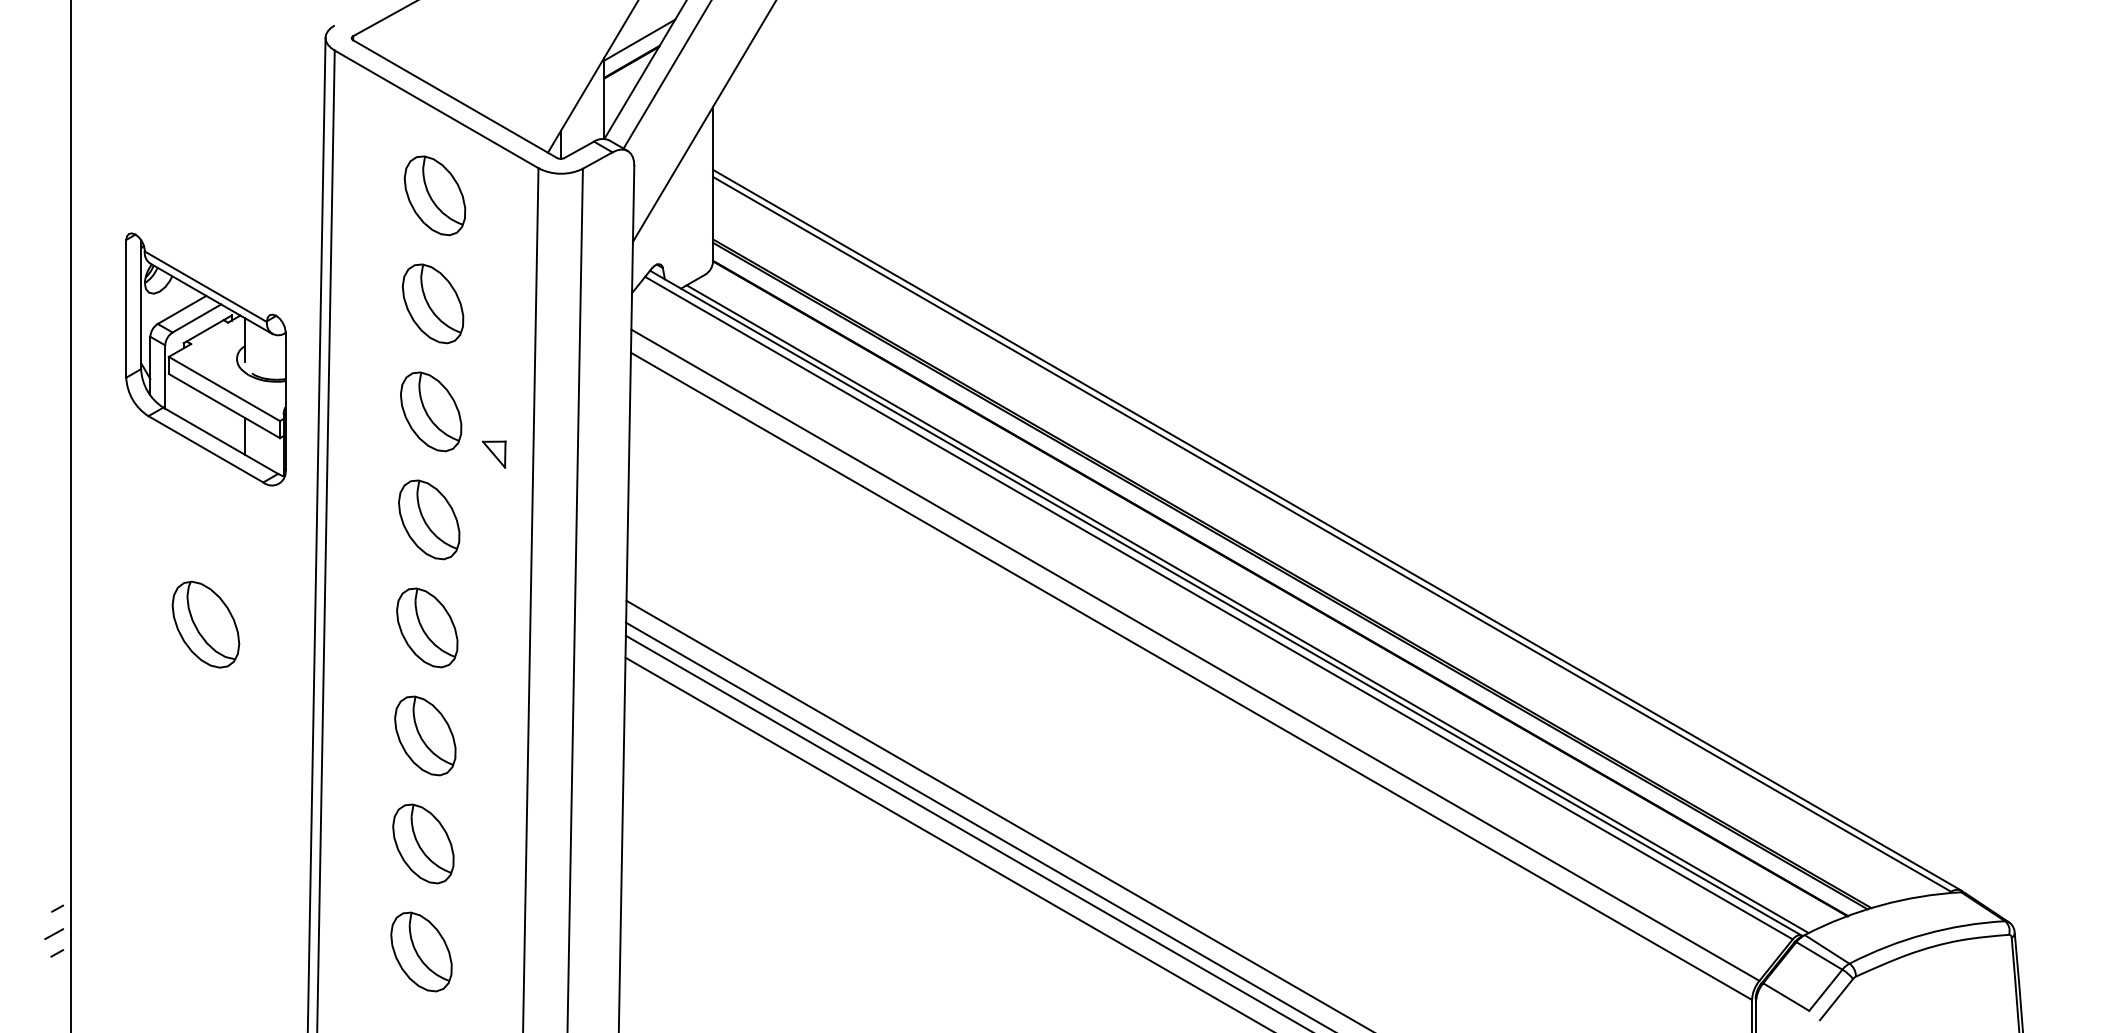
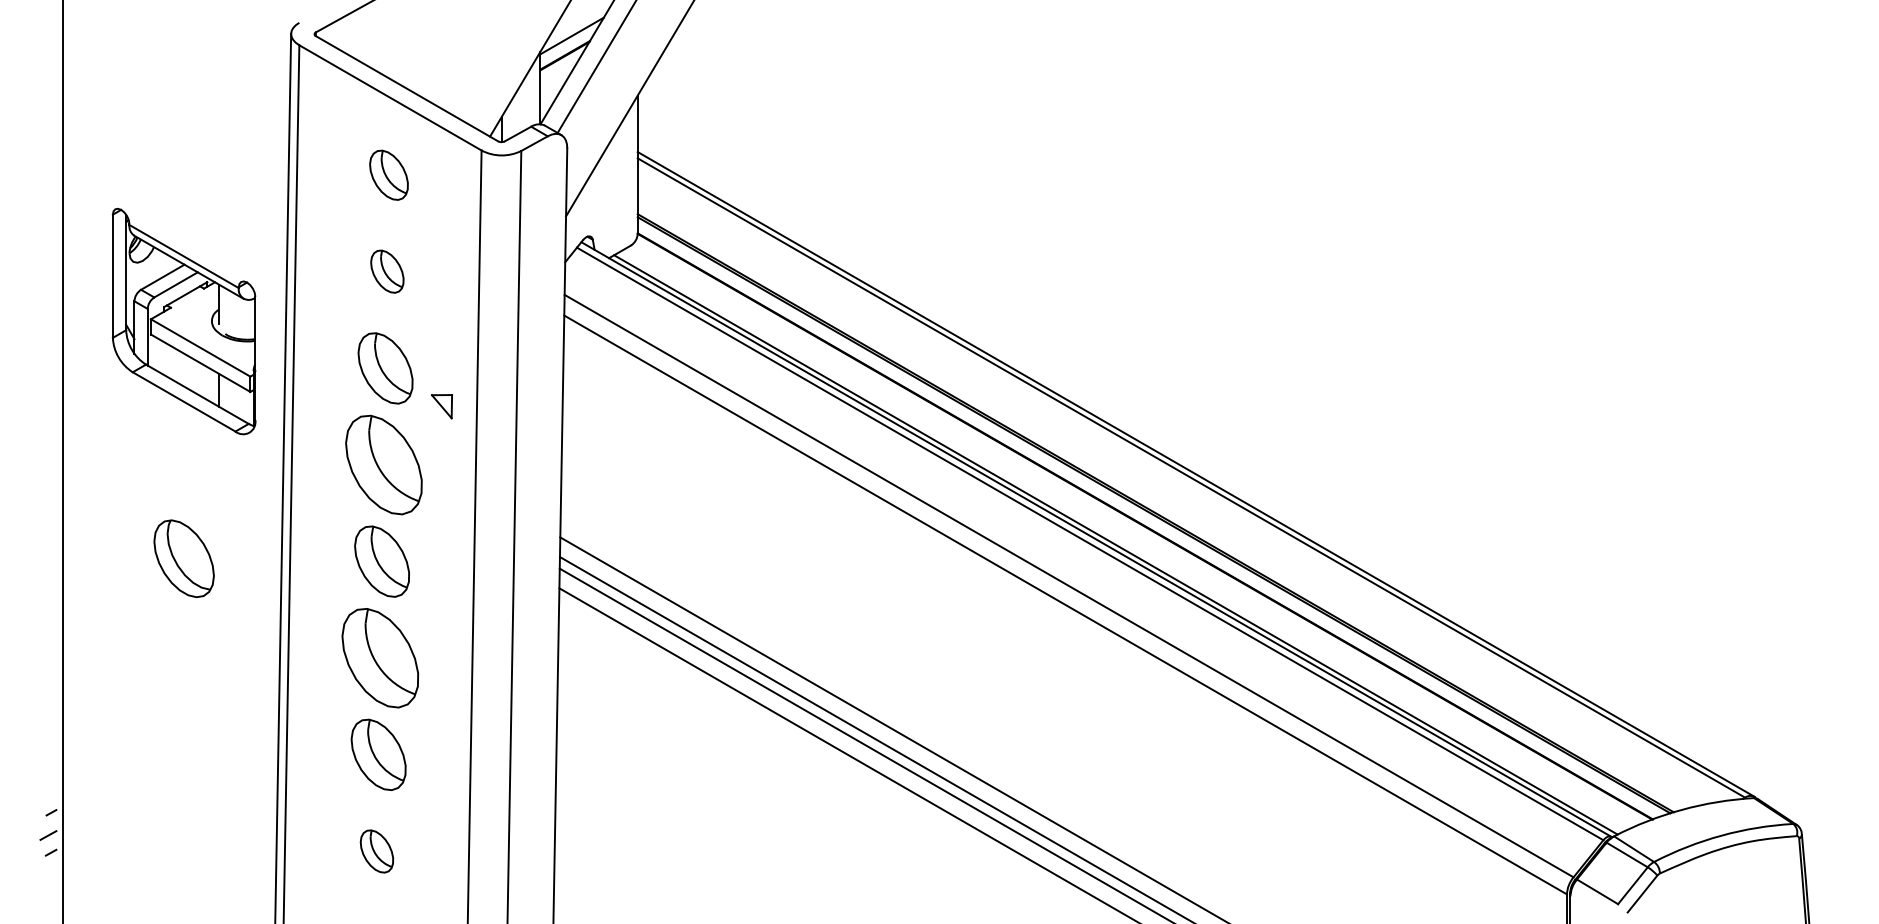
part: (434, 196) -> (388, 175), size x0.7
part: (433, 303) -> (387, 271), size x0.6
part: (428, 519) -> (383, 464), size x1.4
part: (425, 736) -> (380, 658), size x1.4
part: (421, 951) -> (376, 851), size x0.6

